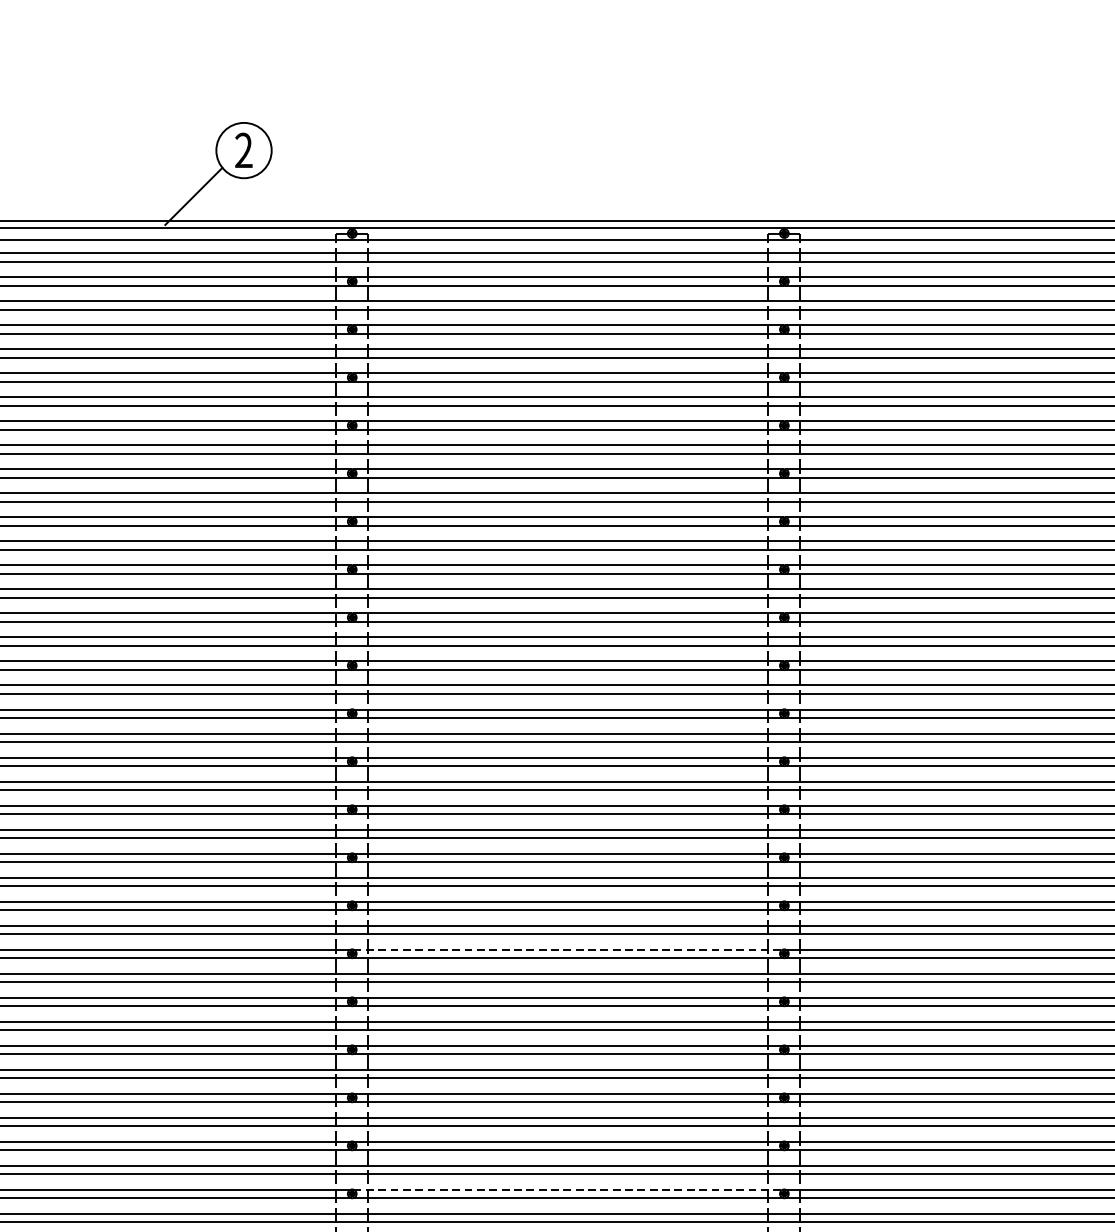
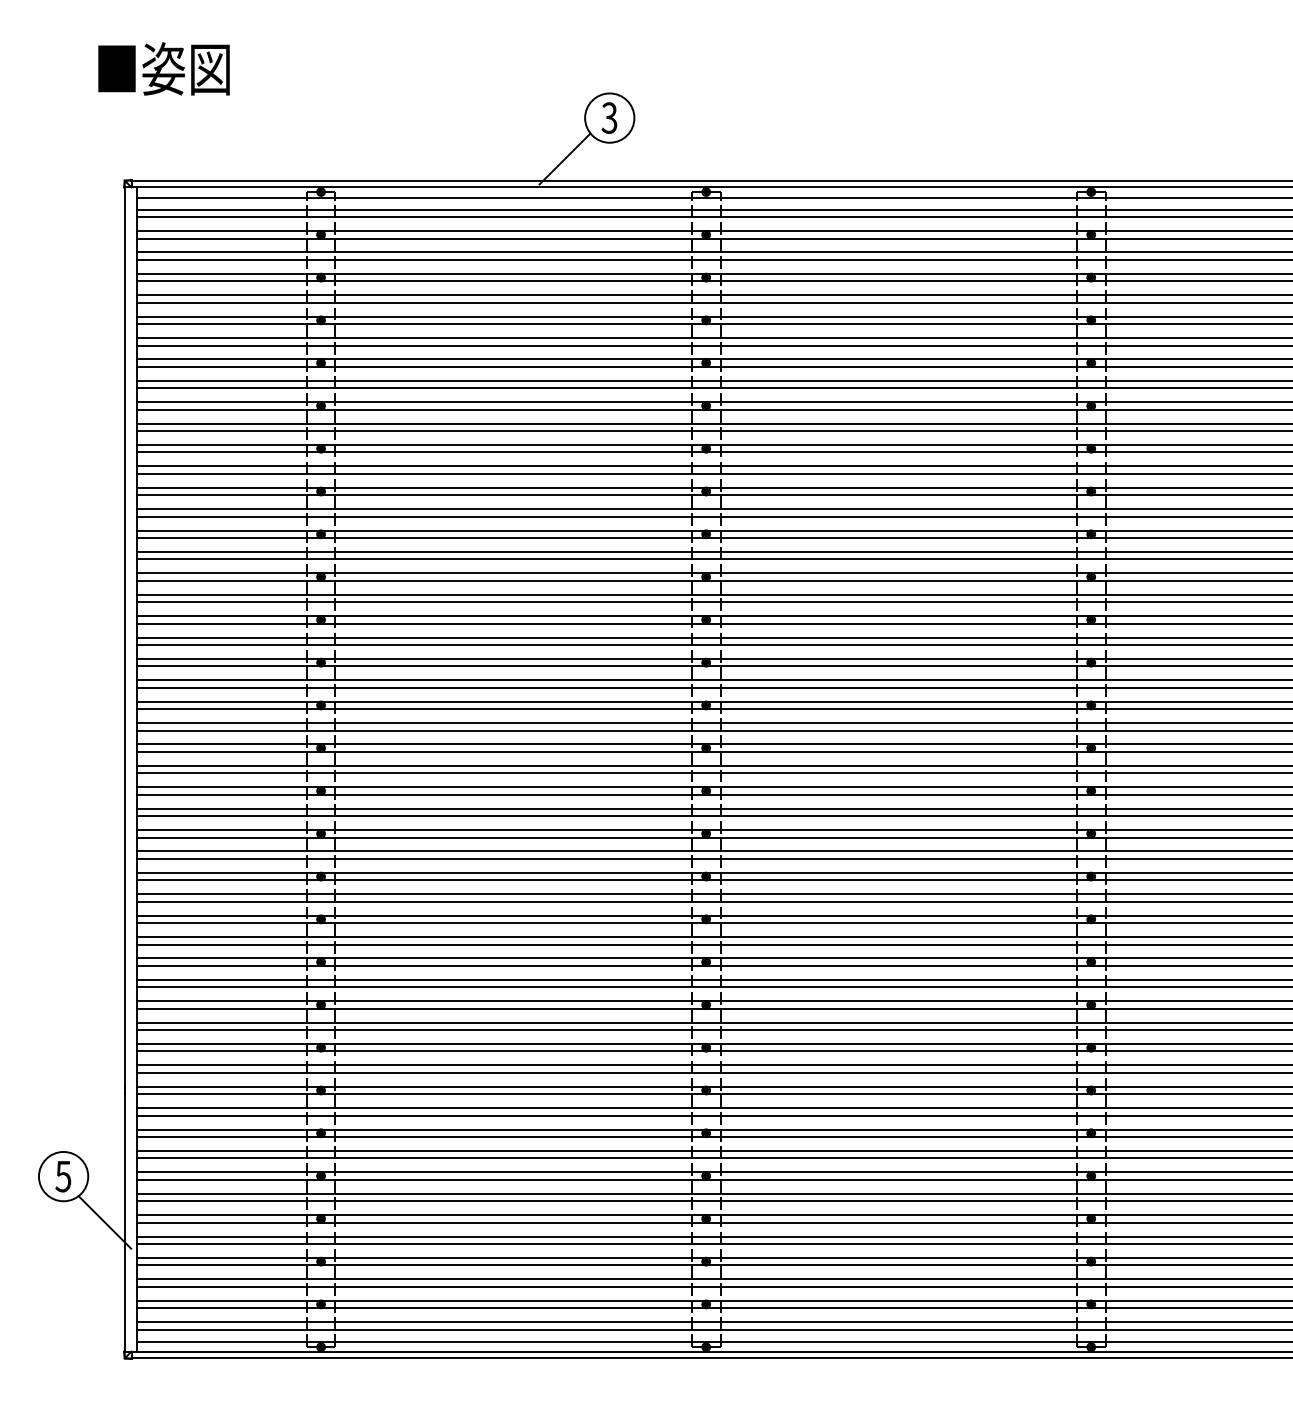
text: (243, 149) -> (609, 117), 2 -> 3
line: (569, 950) -> (899, 830), dashed -> solid
line: (569, 1189) -> (899, 1043), dashed -> solid

